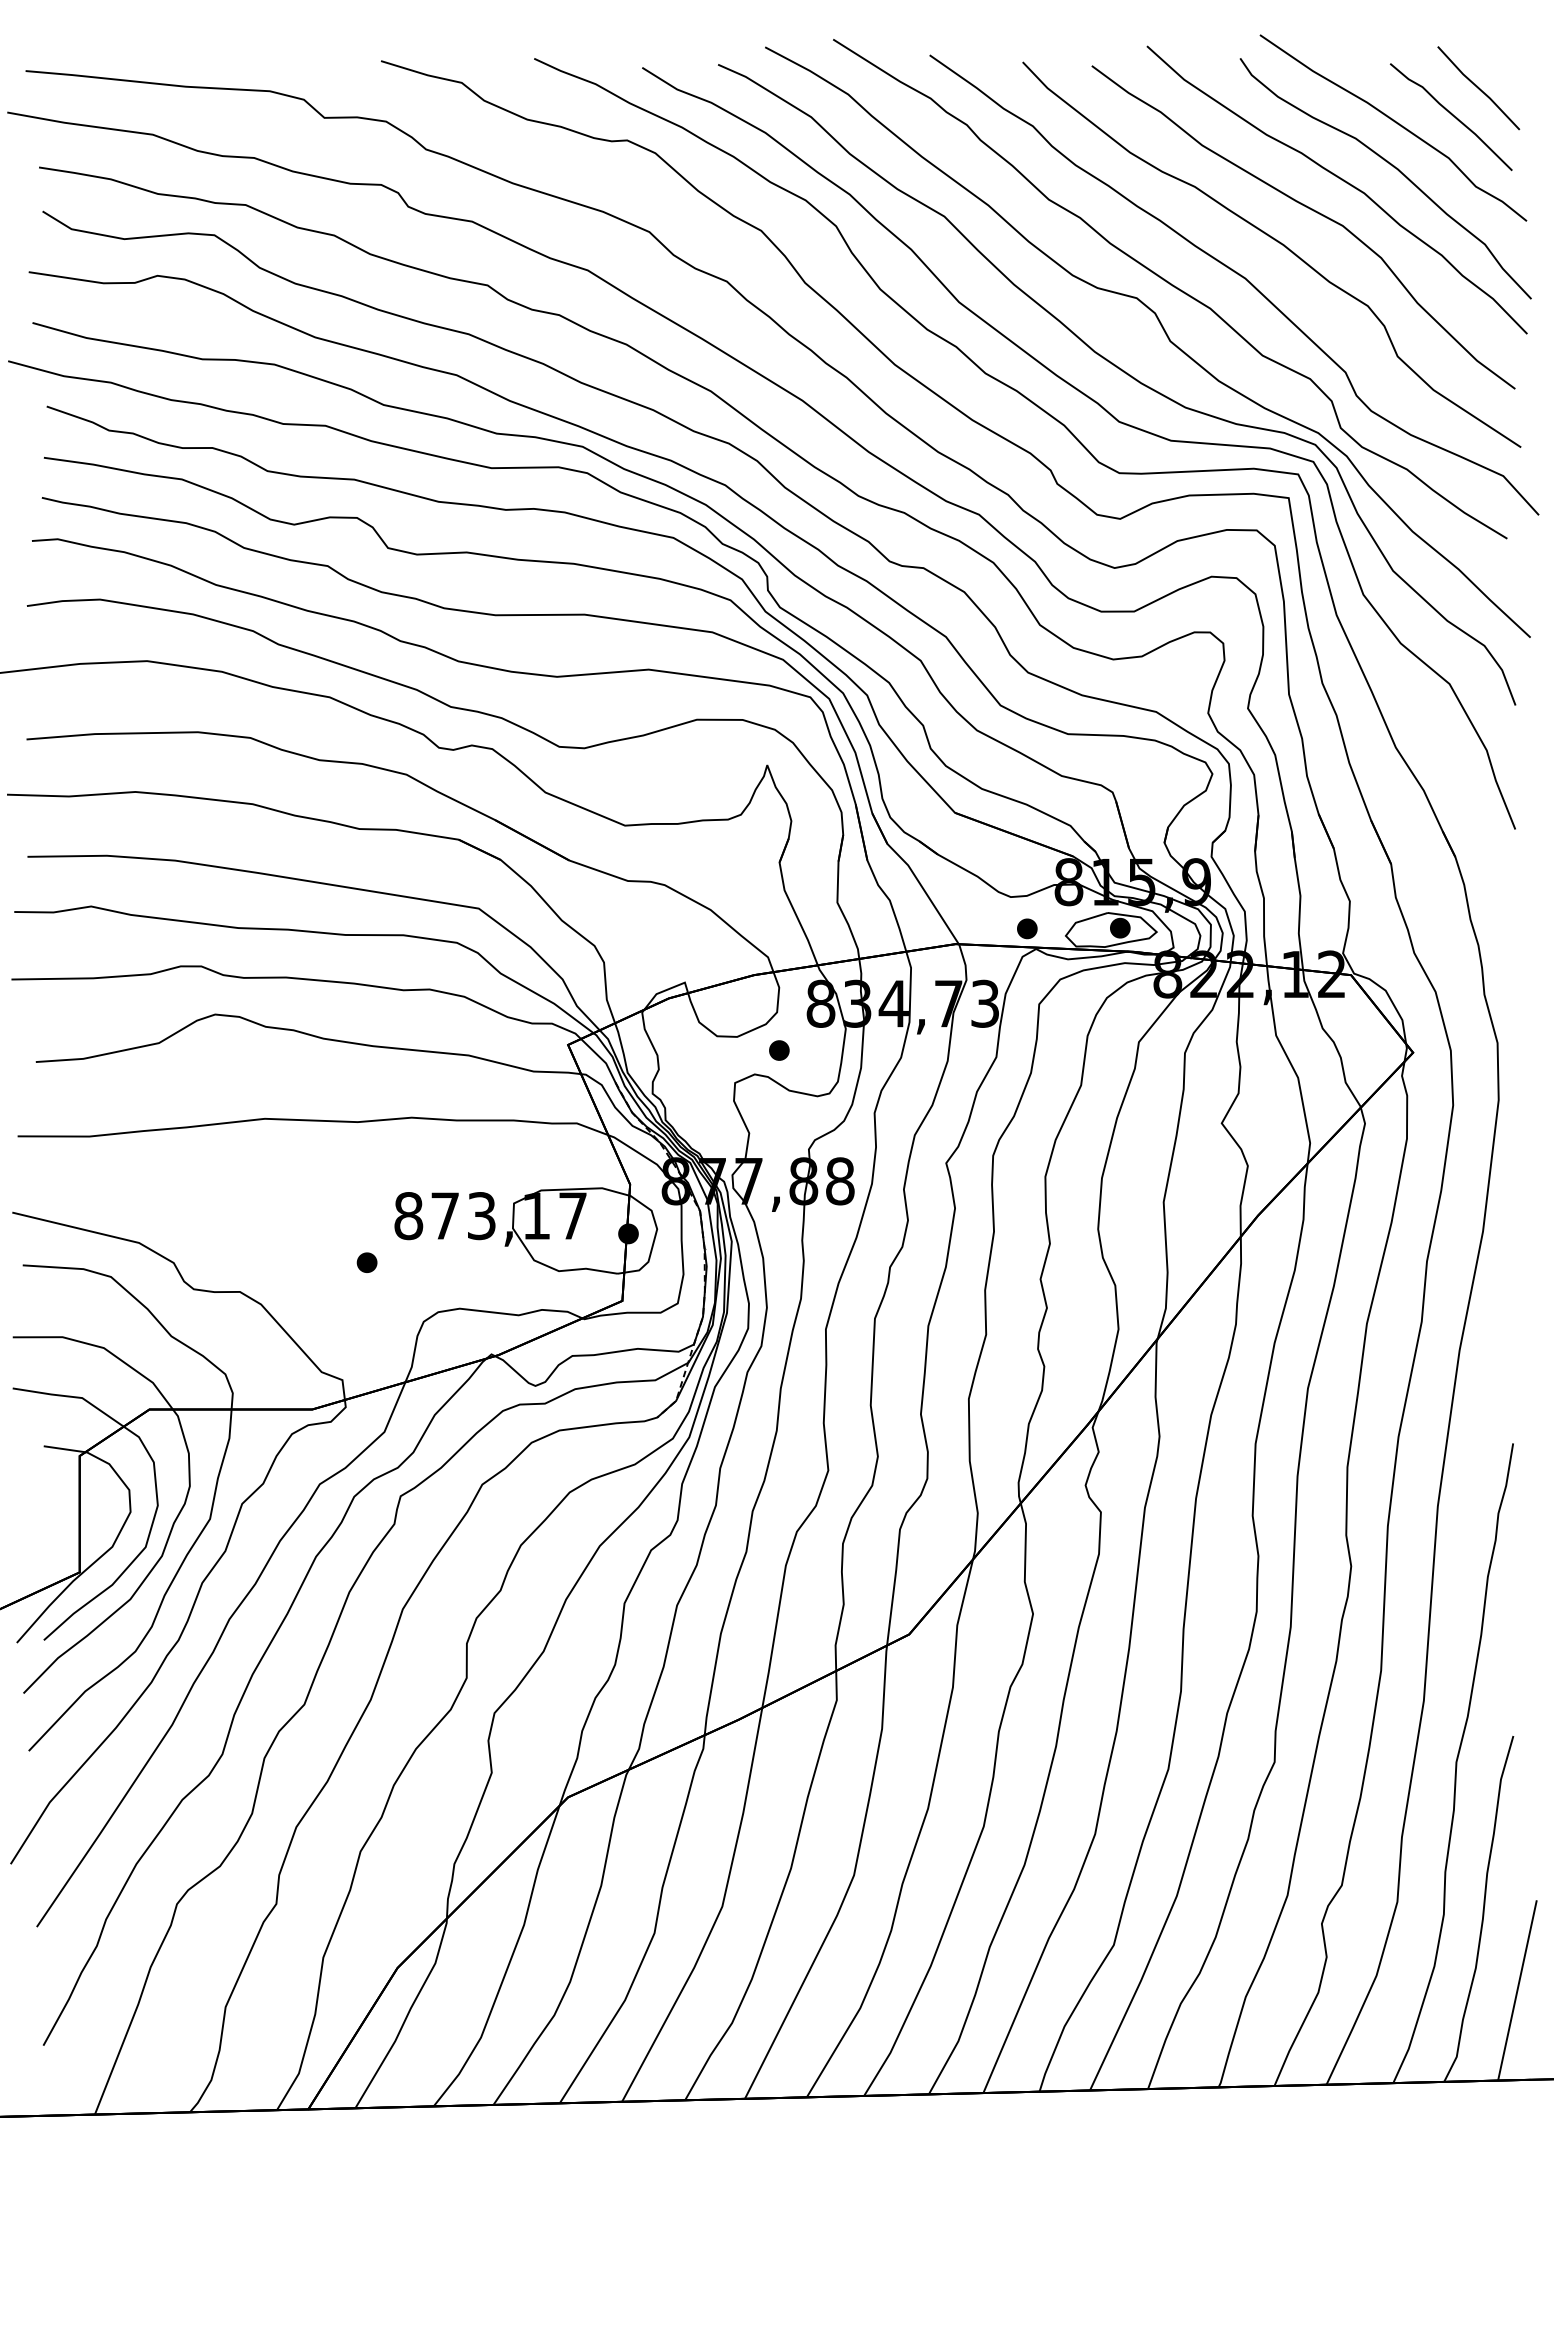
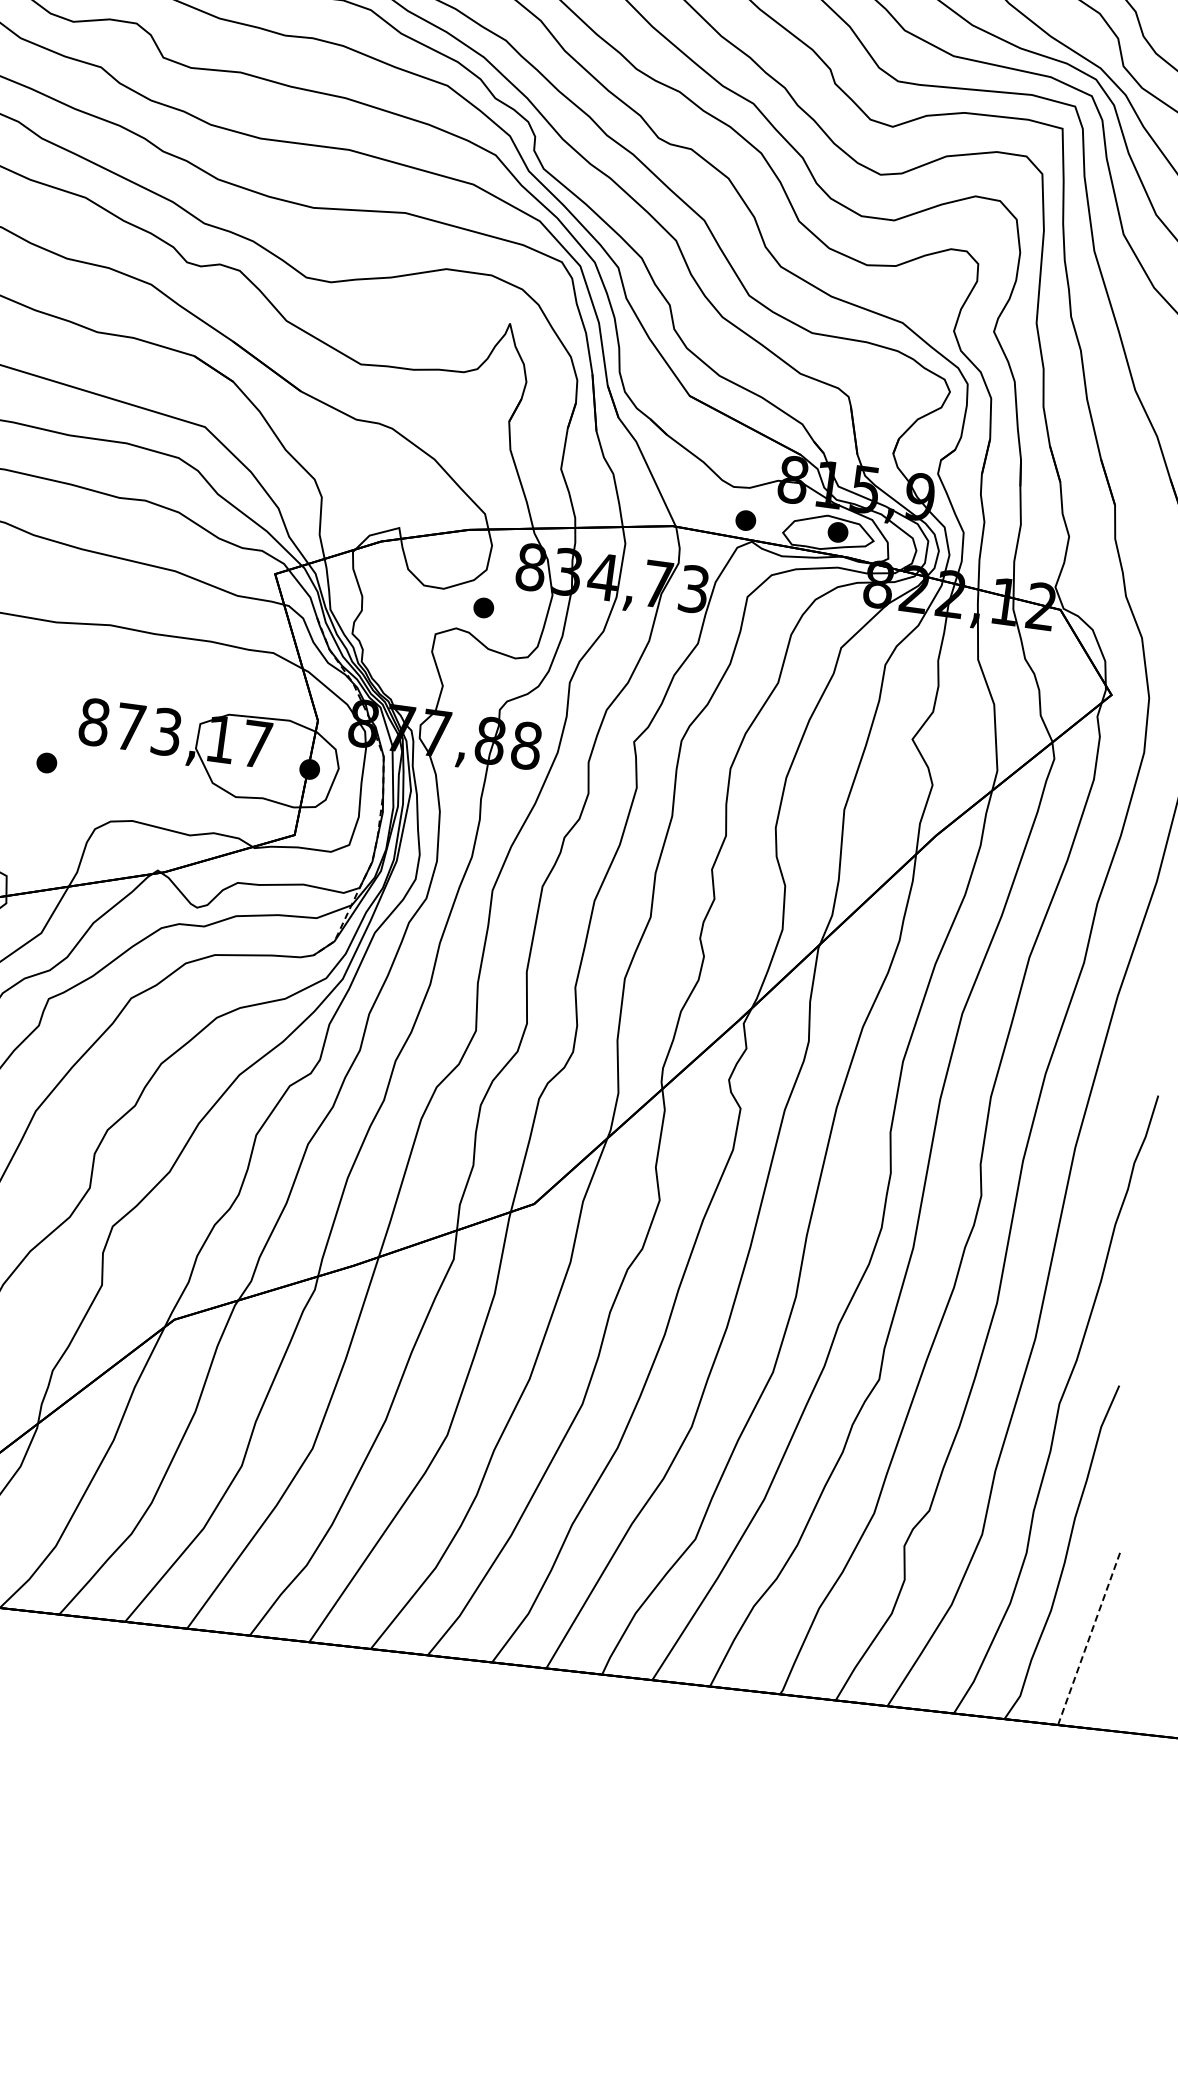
line: (1517, 1989) -> (1089, 1637), solid -> dashed

